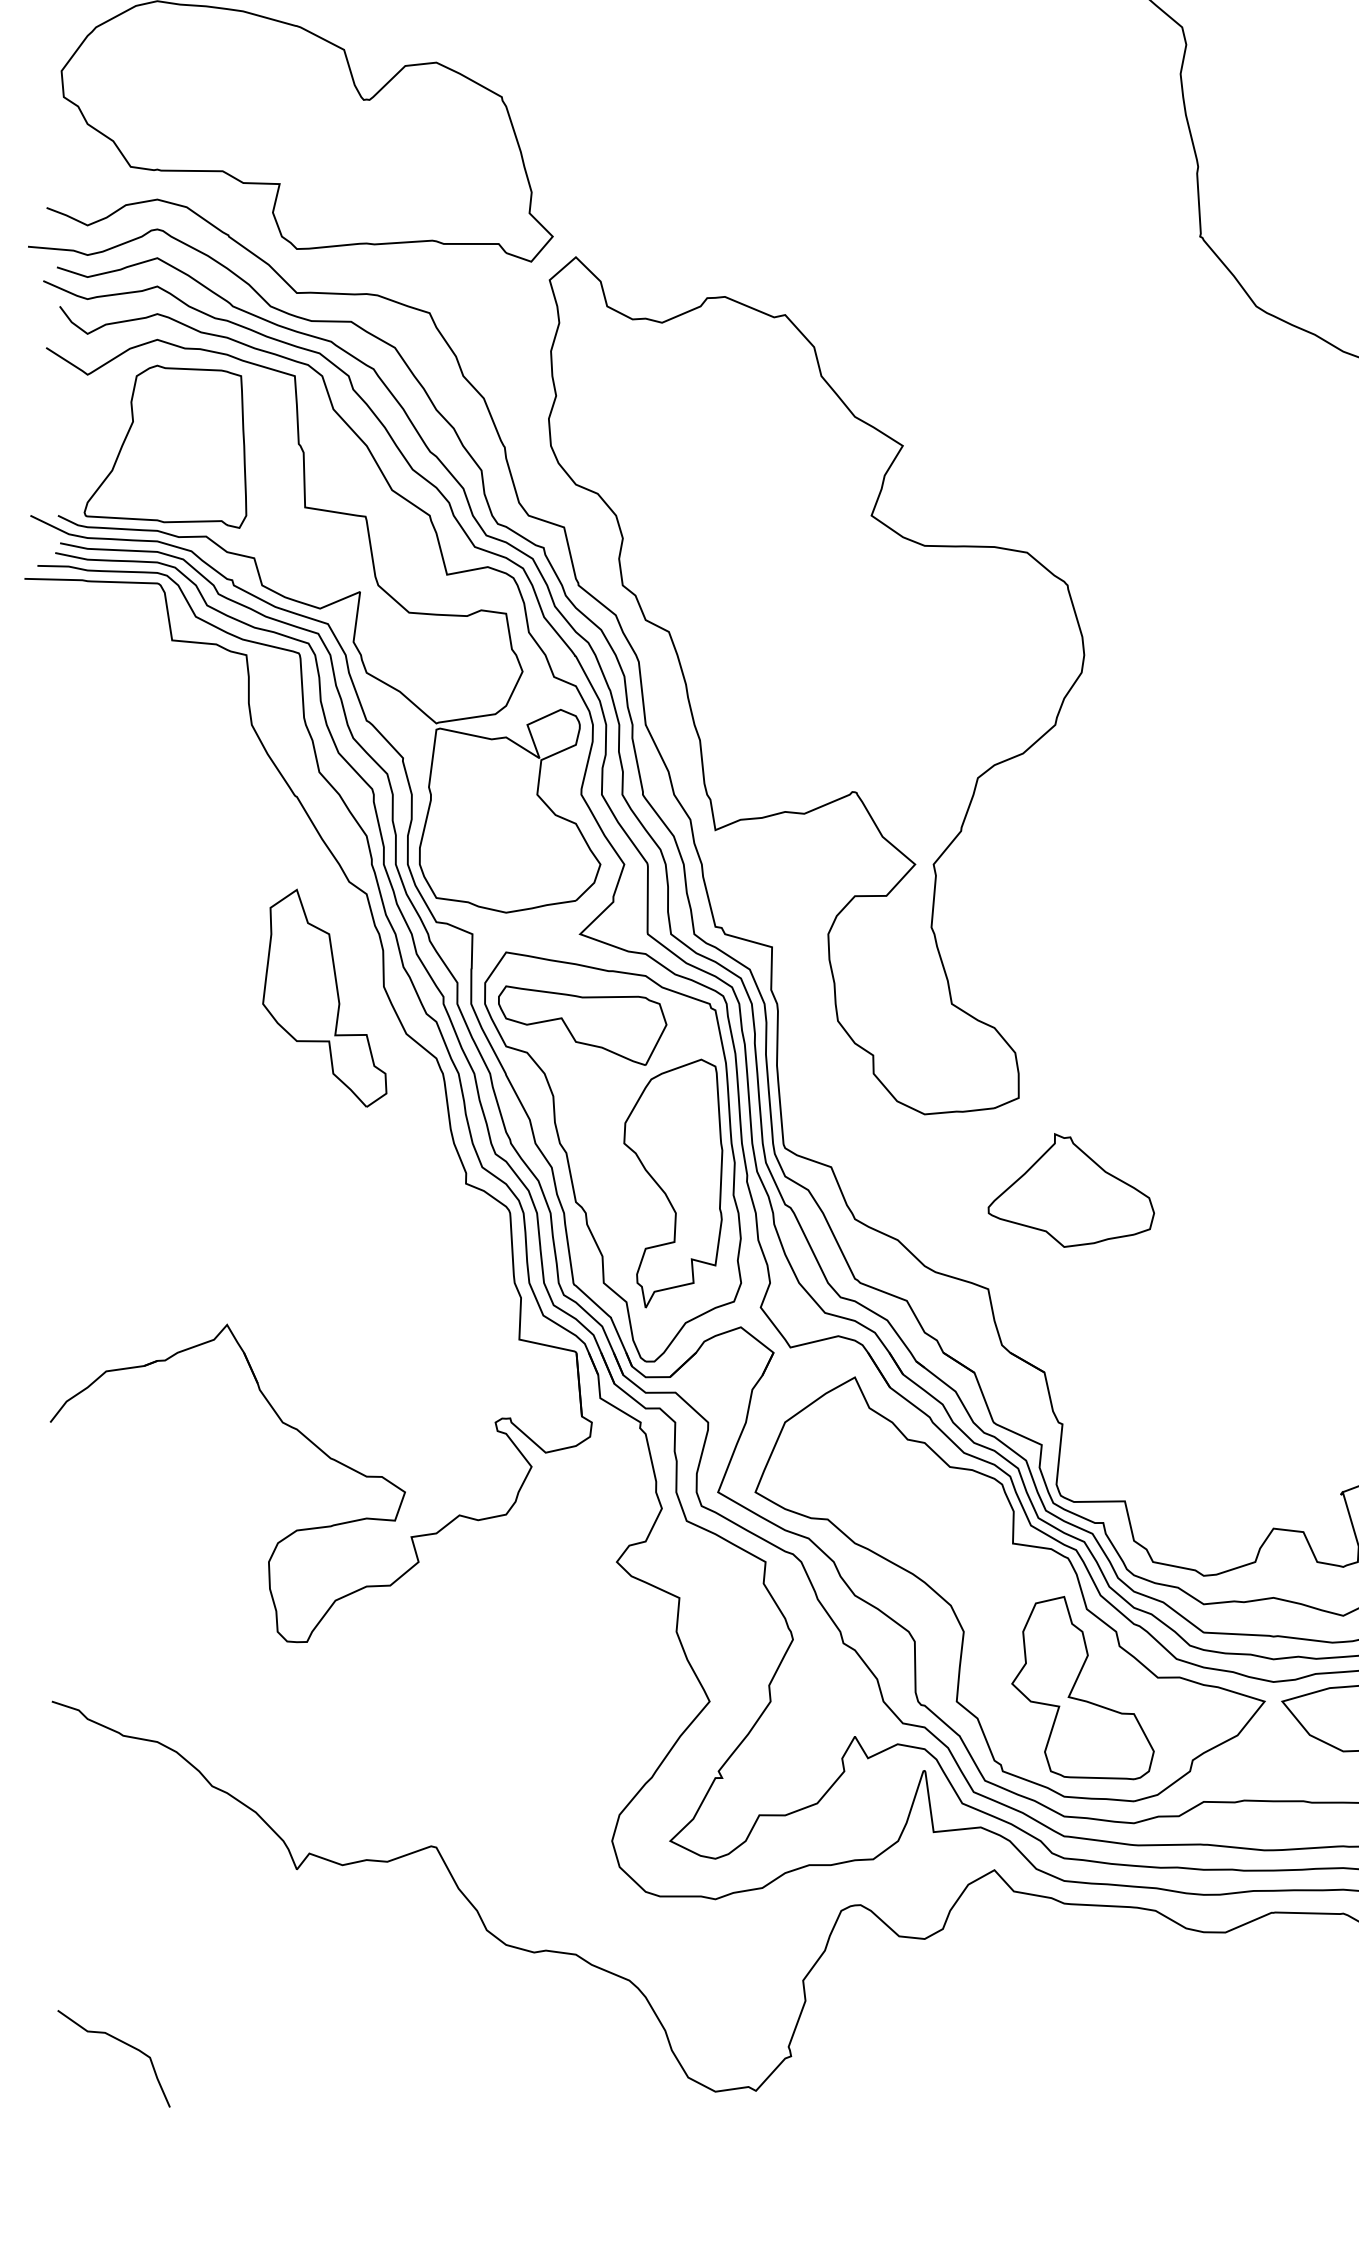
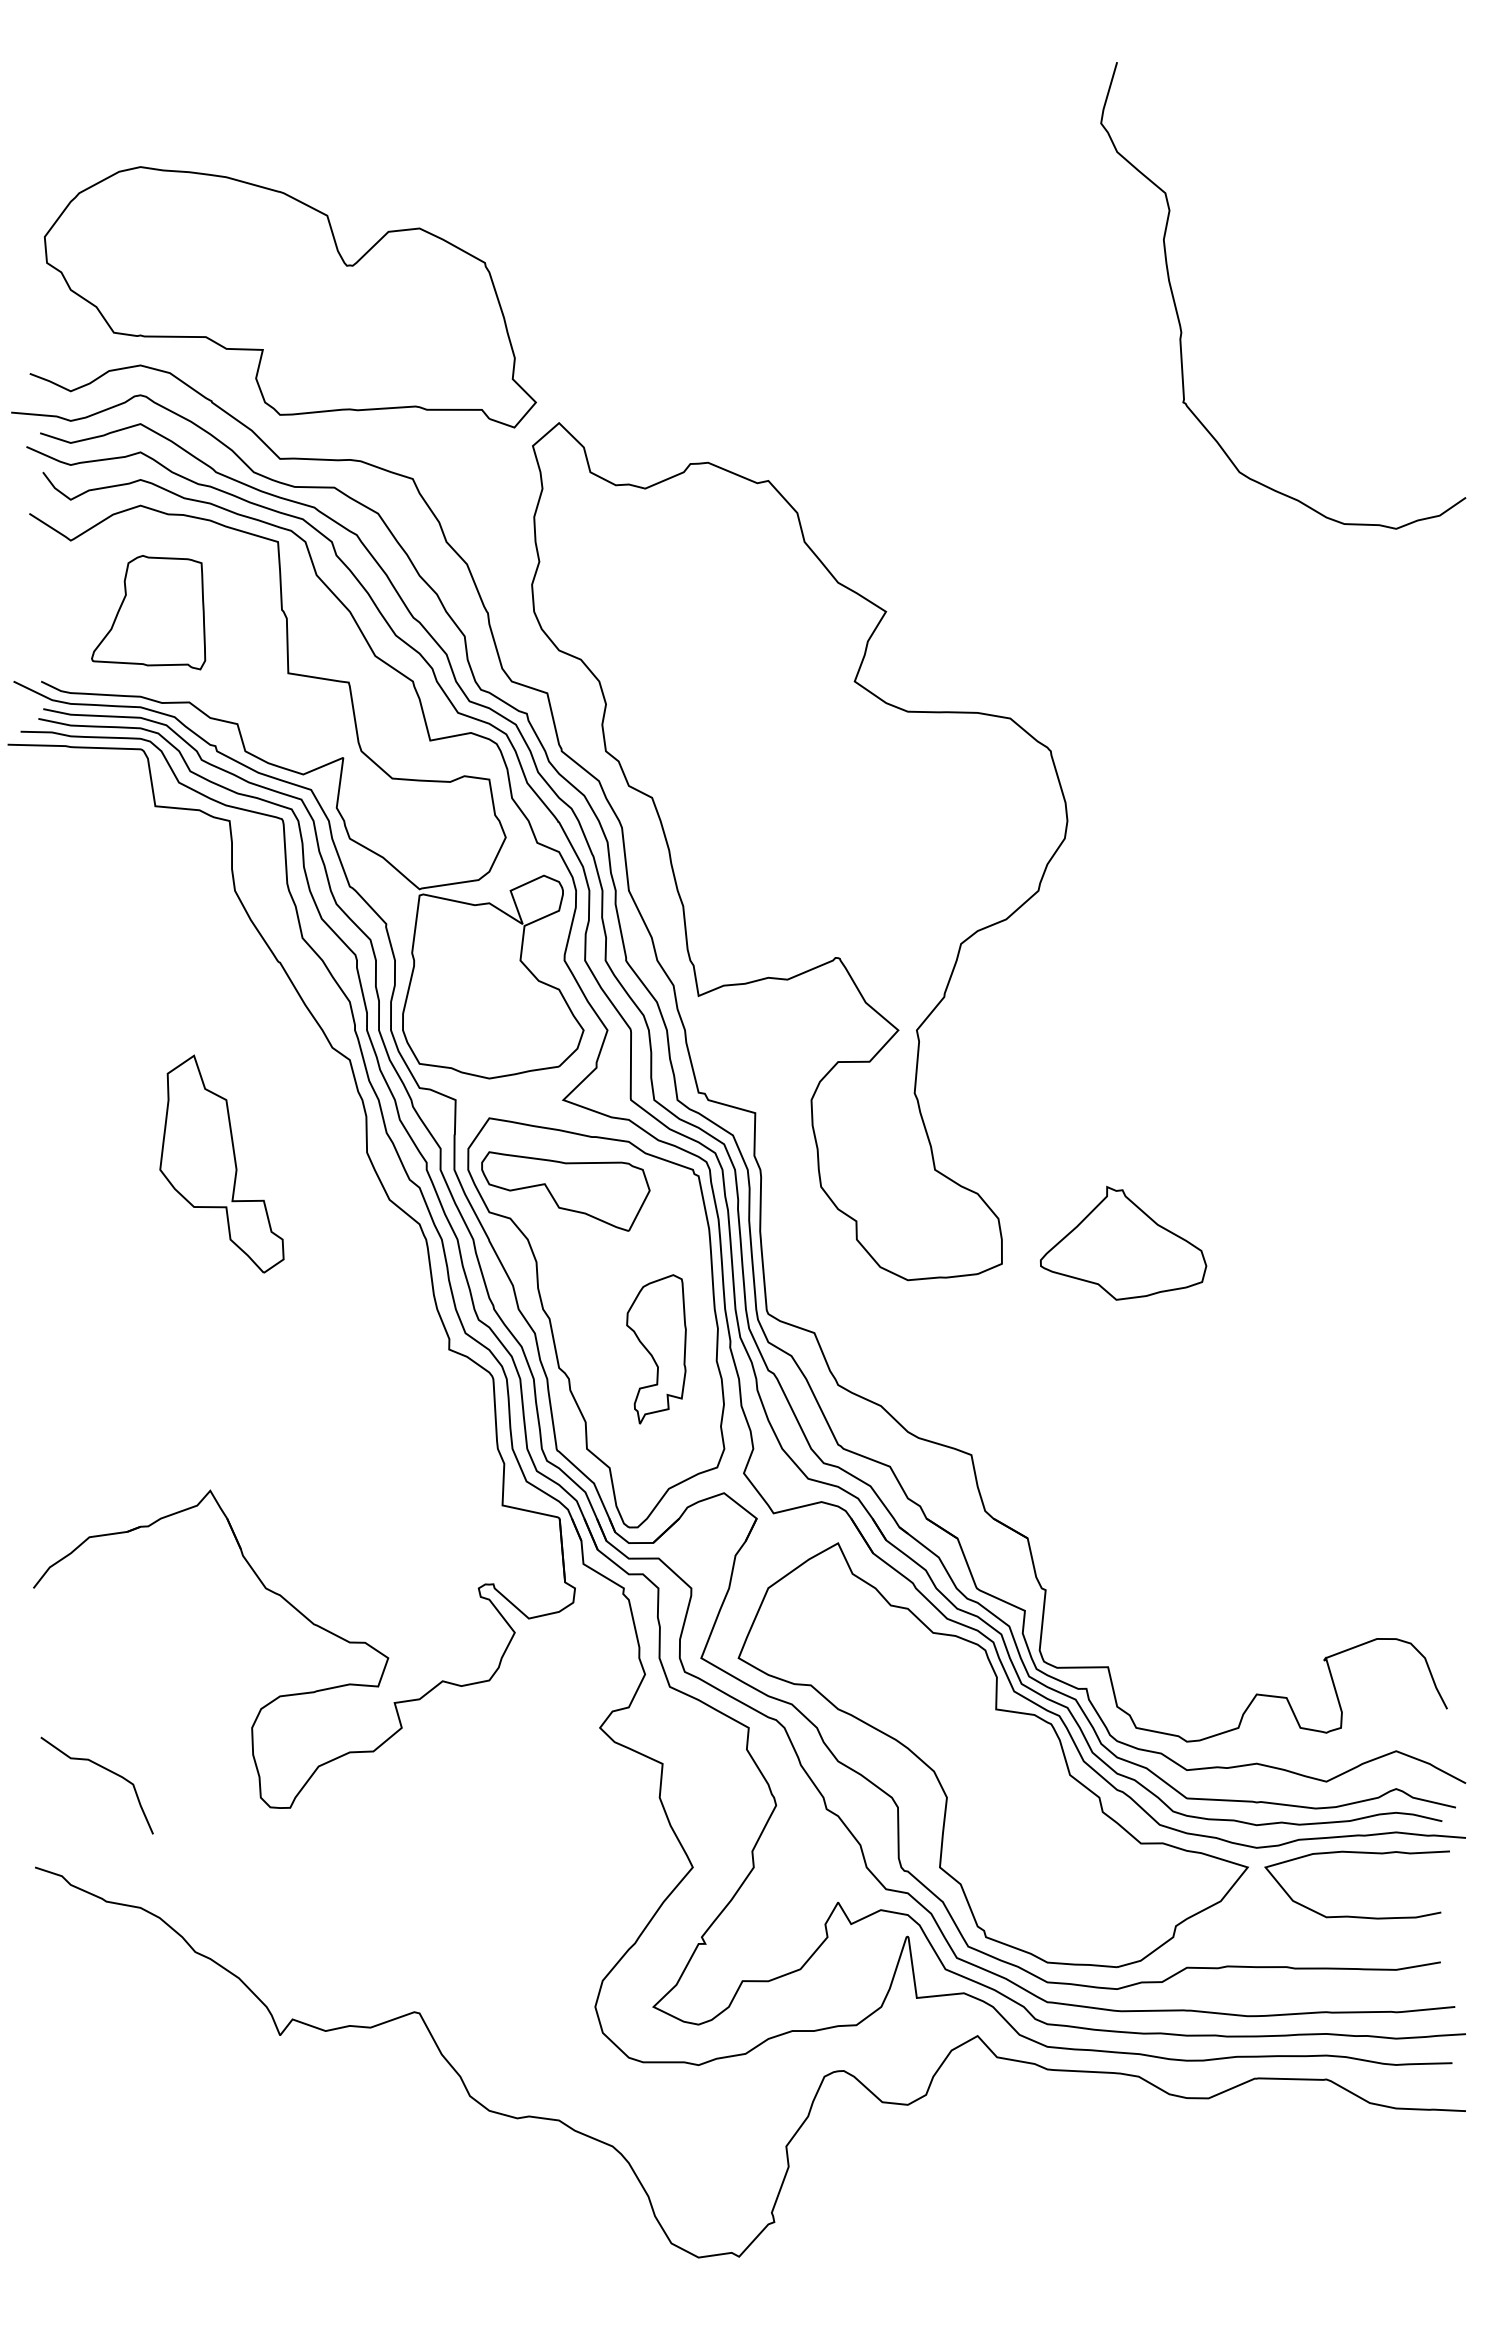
part: (165, 446) -> (148, 612), size x0.7
part: (324, 997) -> (221, 1163), moved
part: (673, 1183) -> (656, 1349), size x0.6
part: (1071, 1189) -> (1123, 1242), moved
part: (1076, 1683) -> (1059, 1849), removed
curve: (121, 2042) -> (104, 1769), moved

